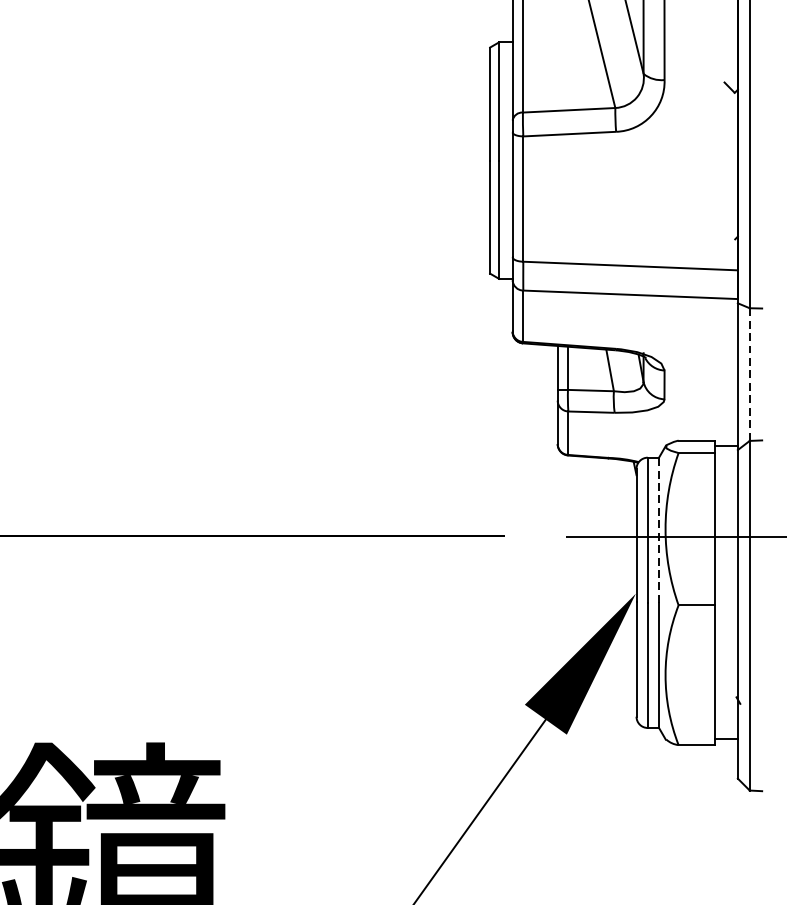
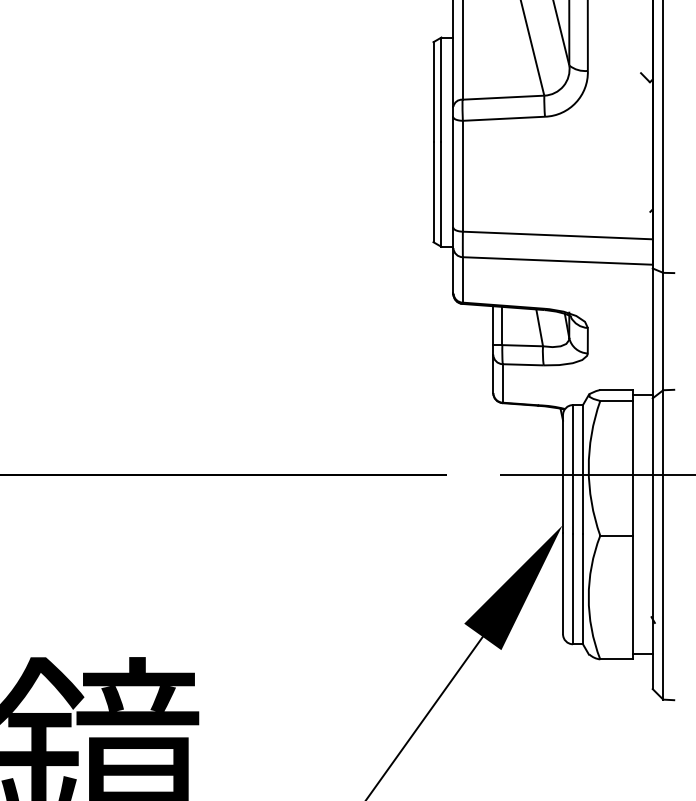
line: (750, 374) -> (663, 331), dashed -> solid
line: (658, 529) -> (582, 468), dashed -> solid

